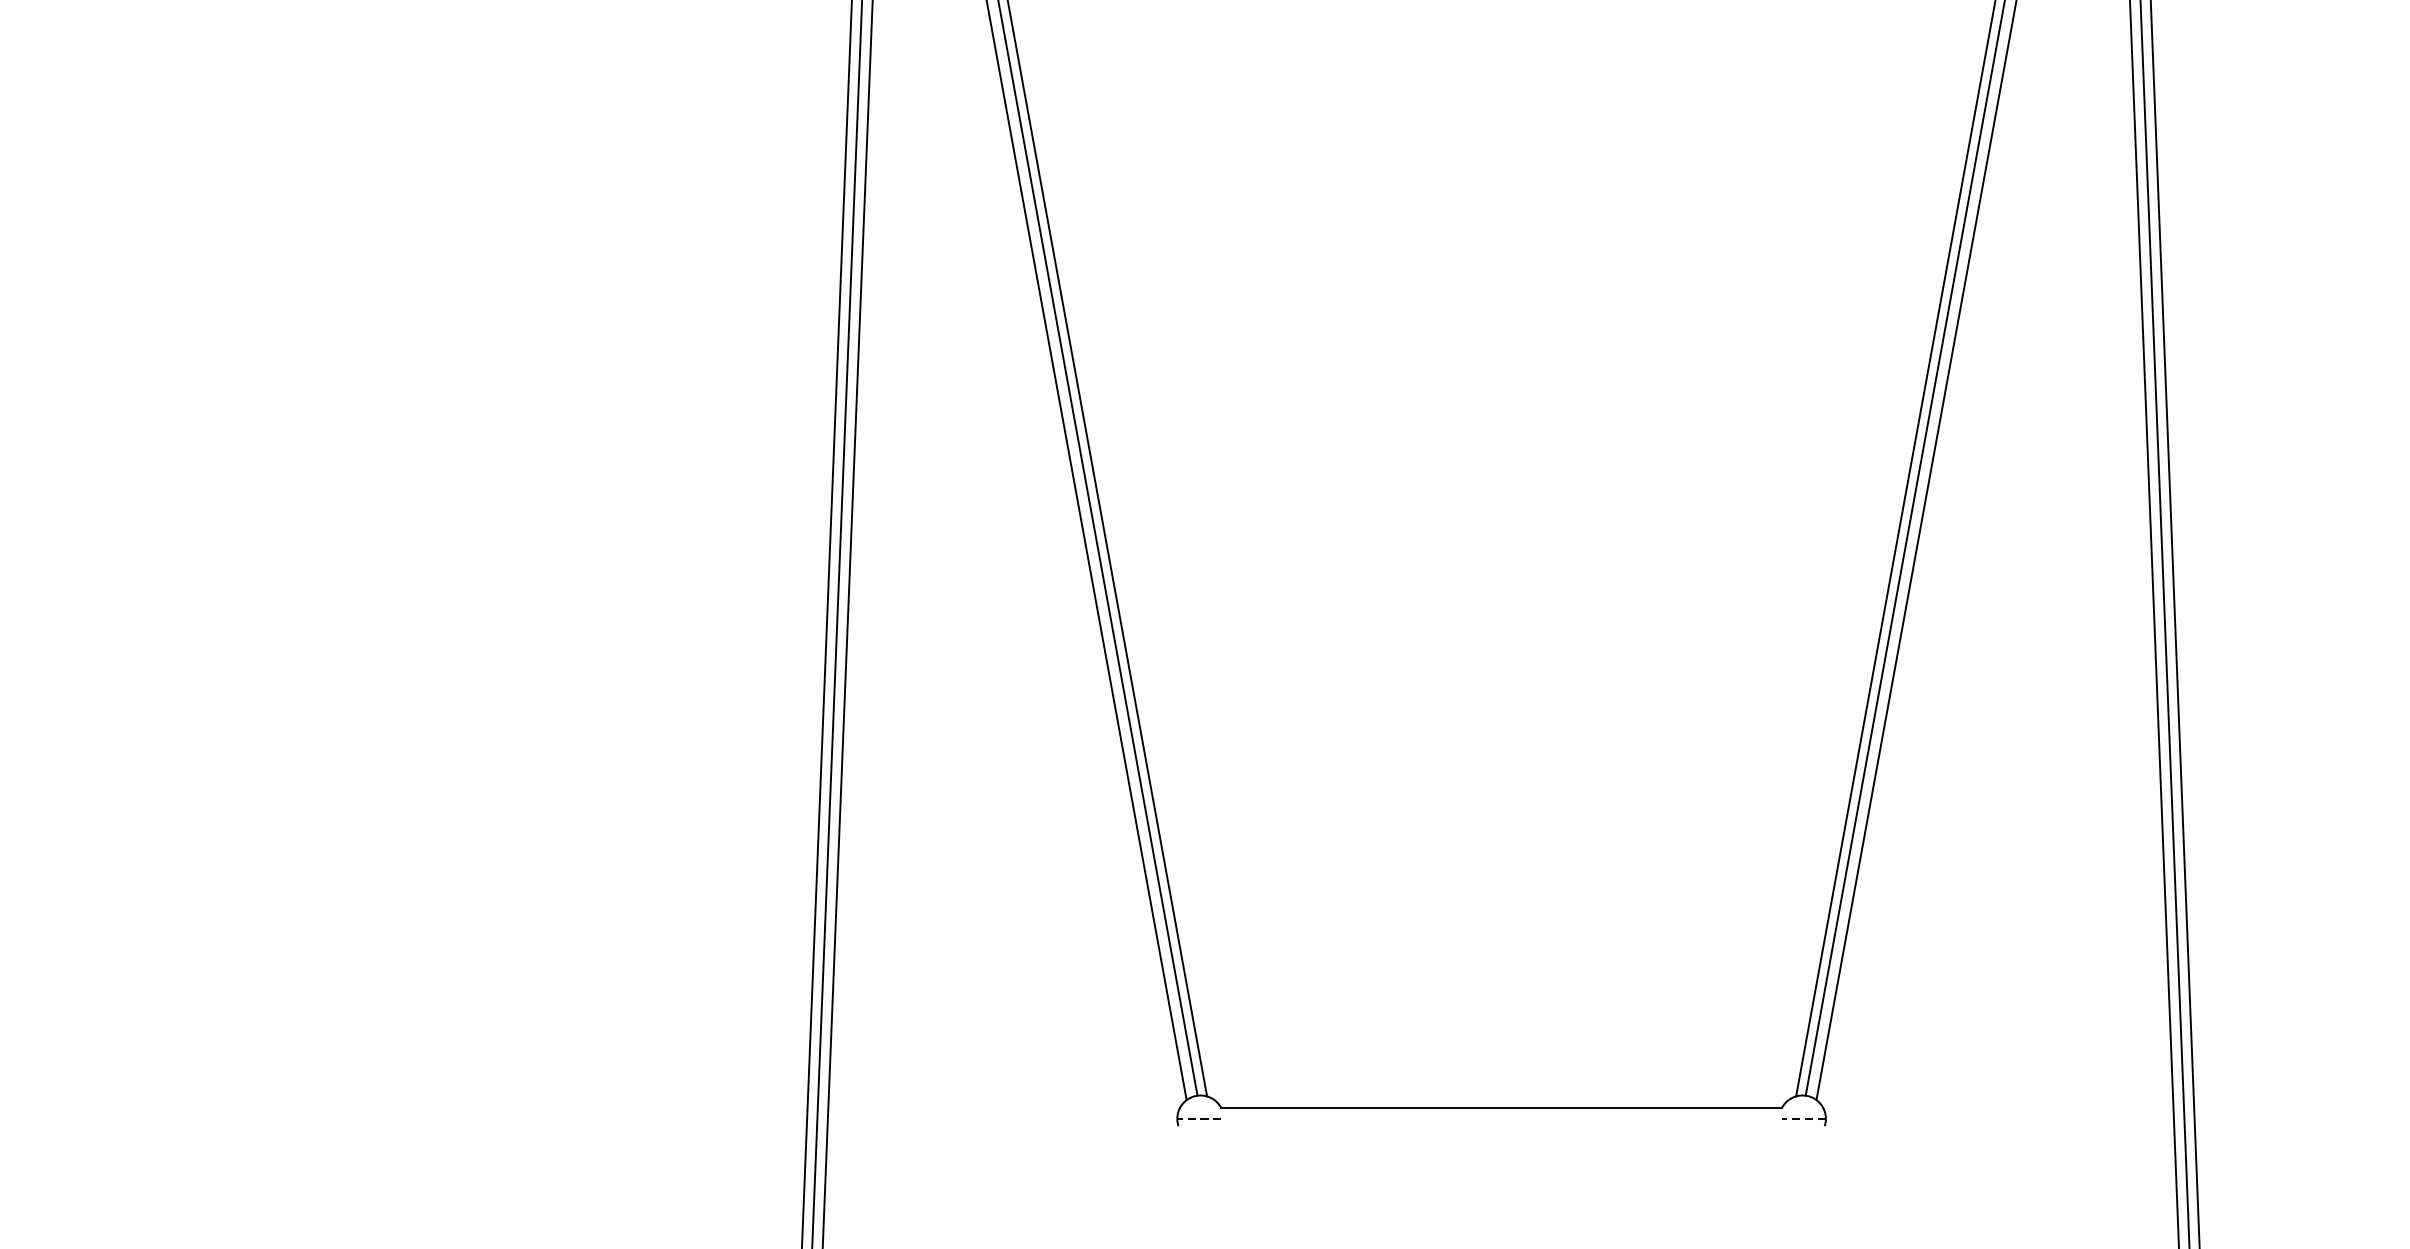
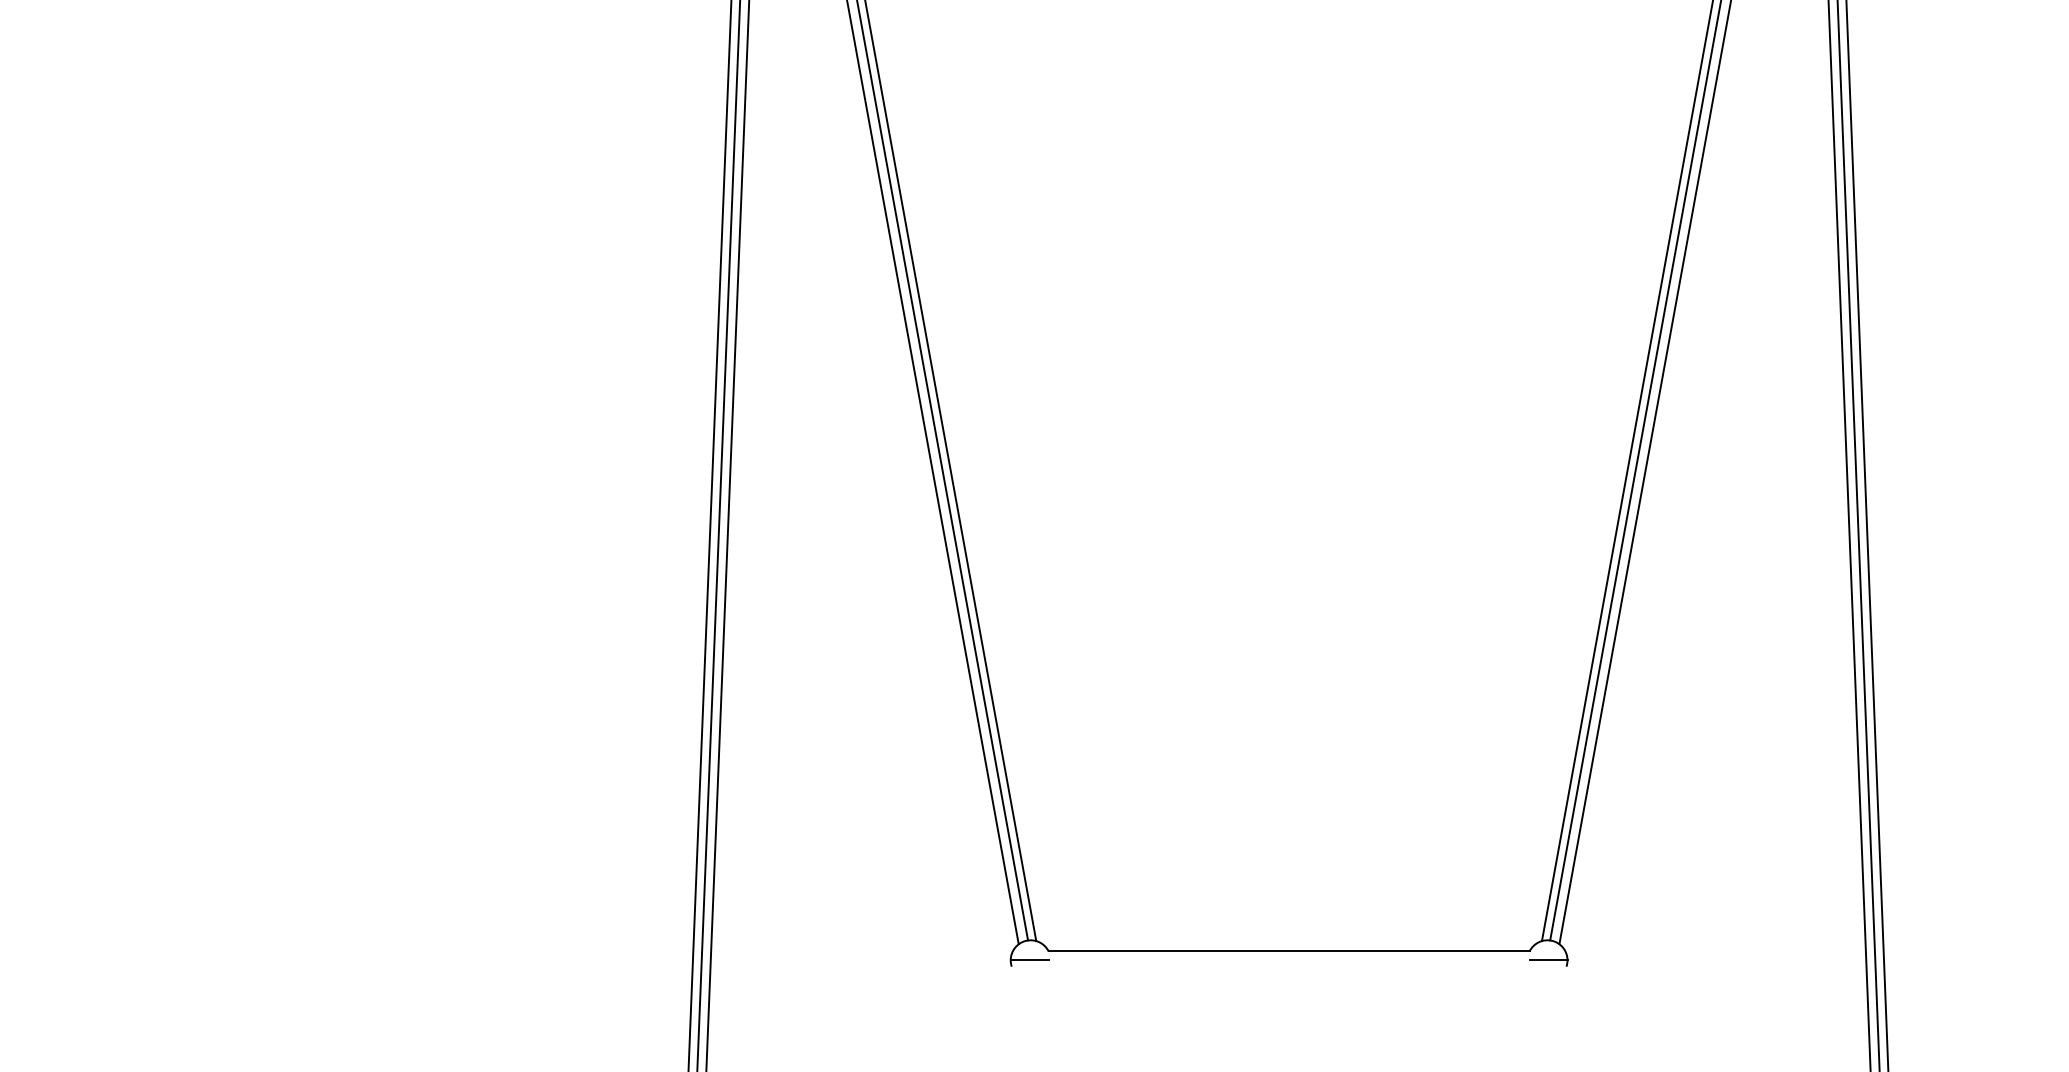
line: (1199, 1119) -> (1029, 960), dashed -> solid
line: (1803, 1119) -> (1548, 960), dashed -> solid

